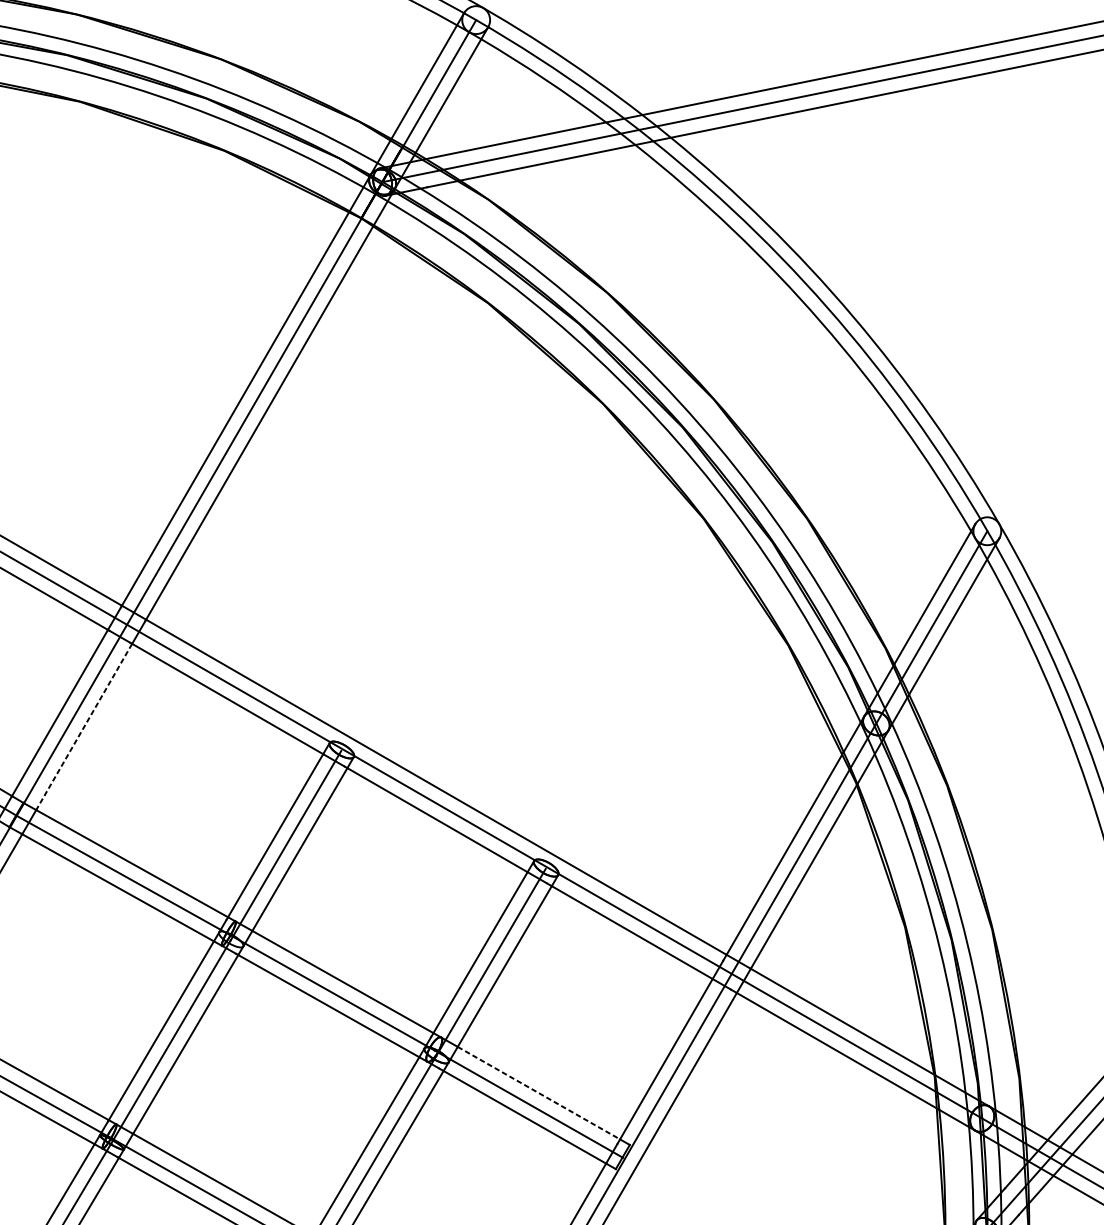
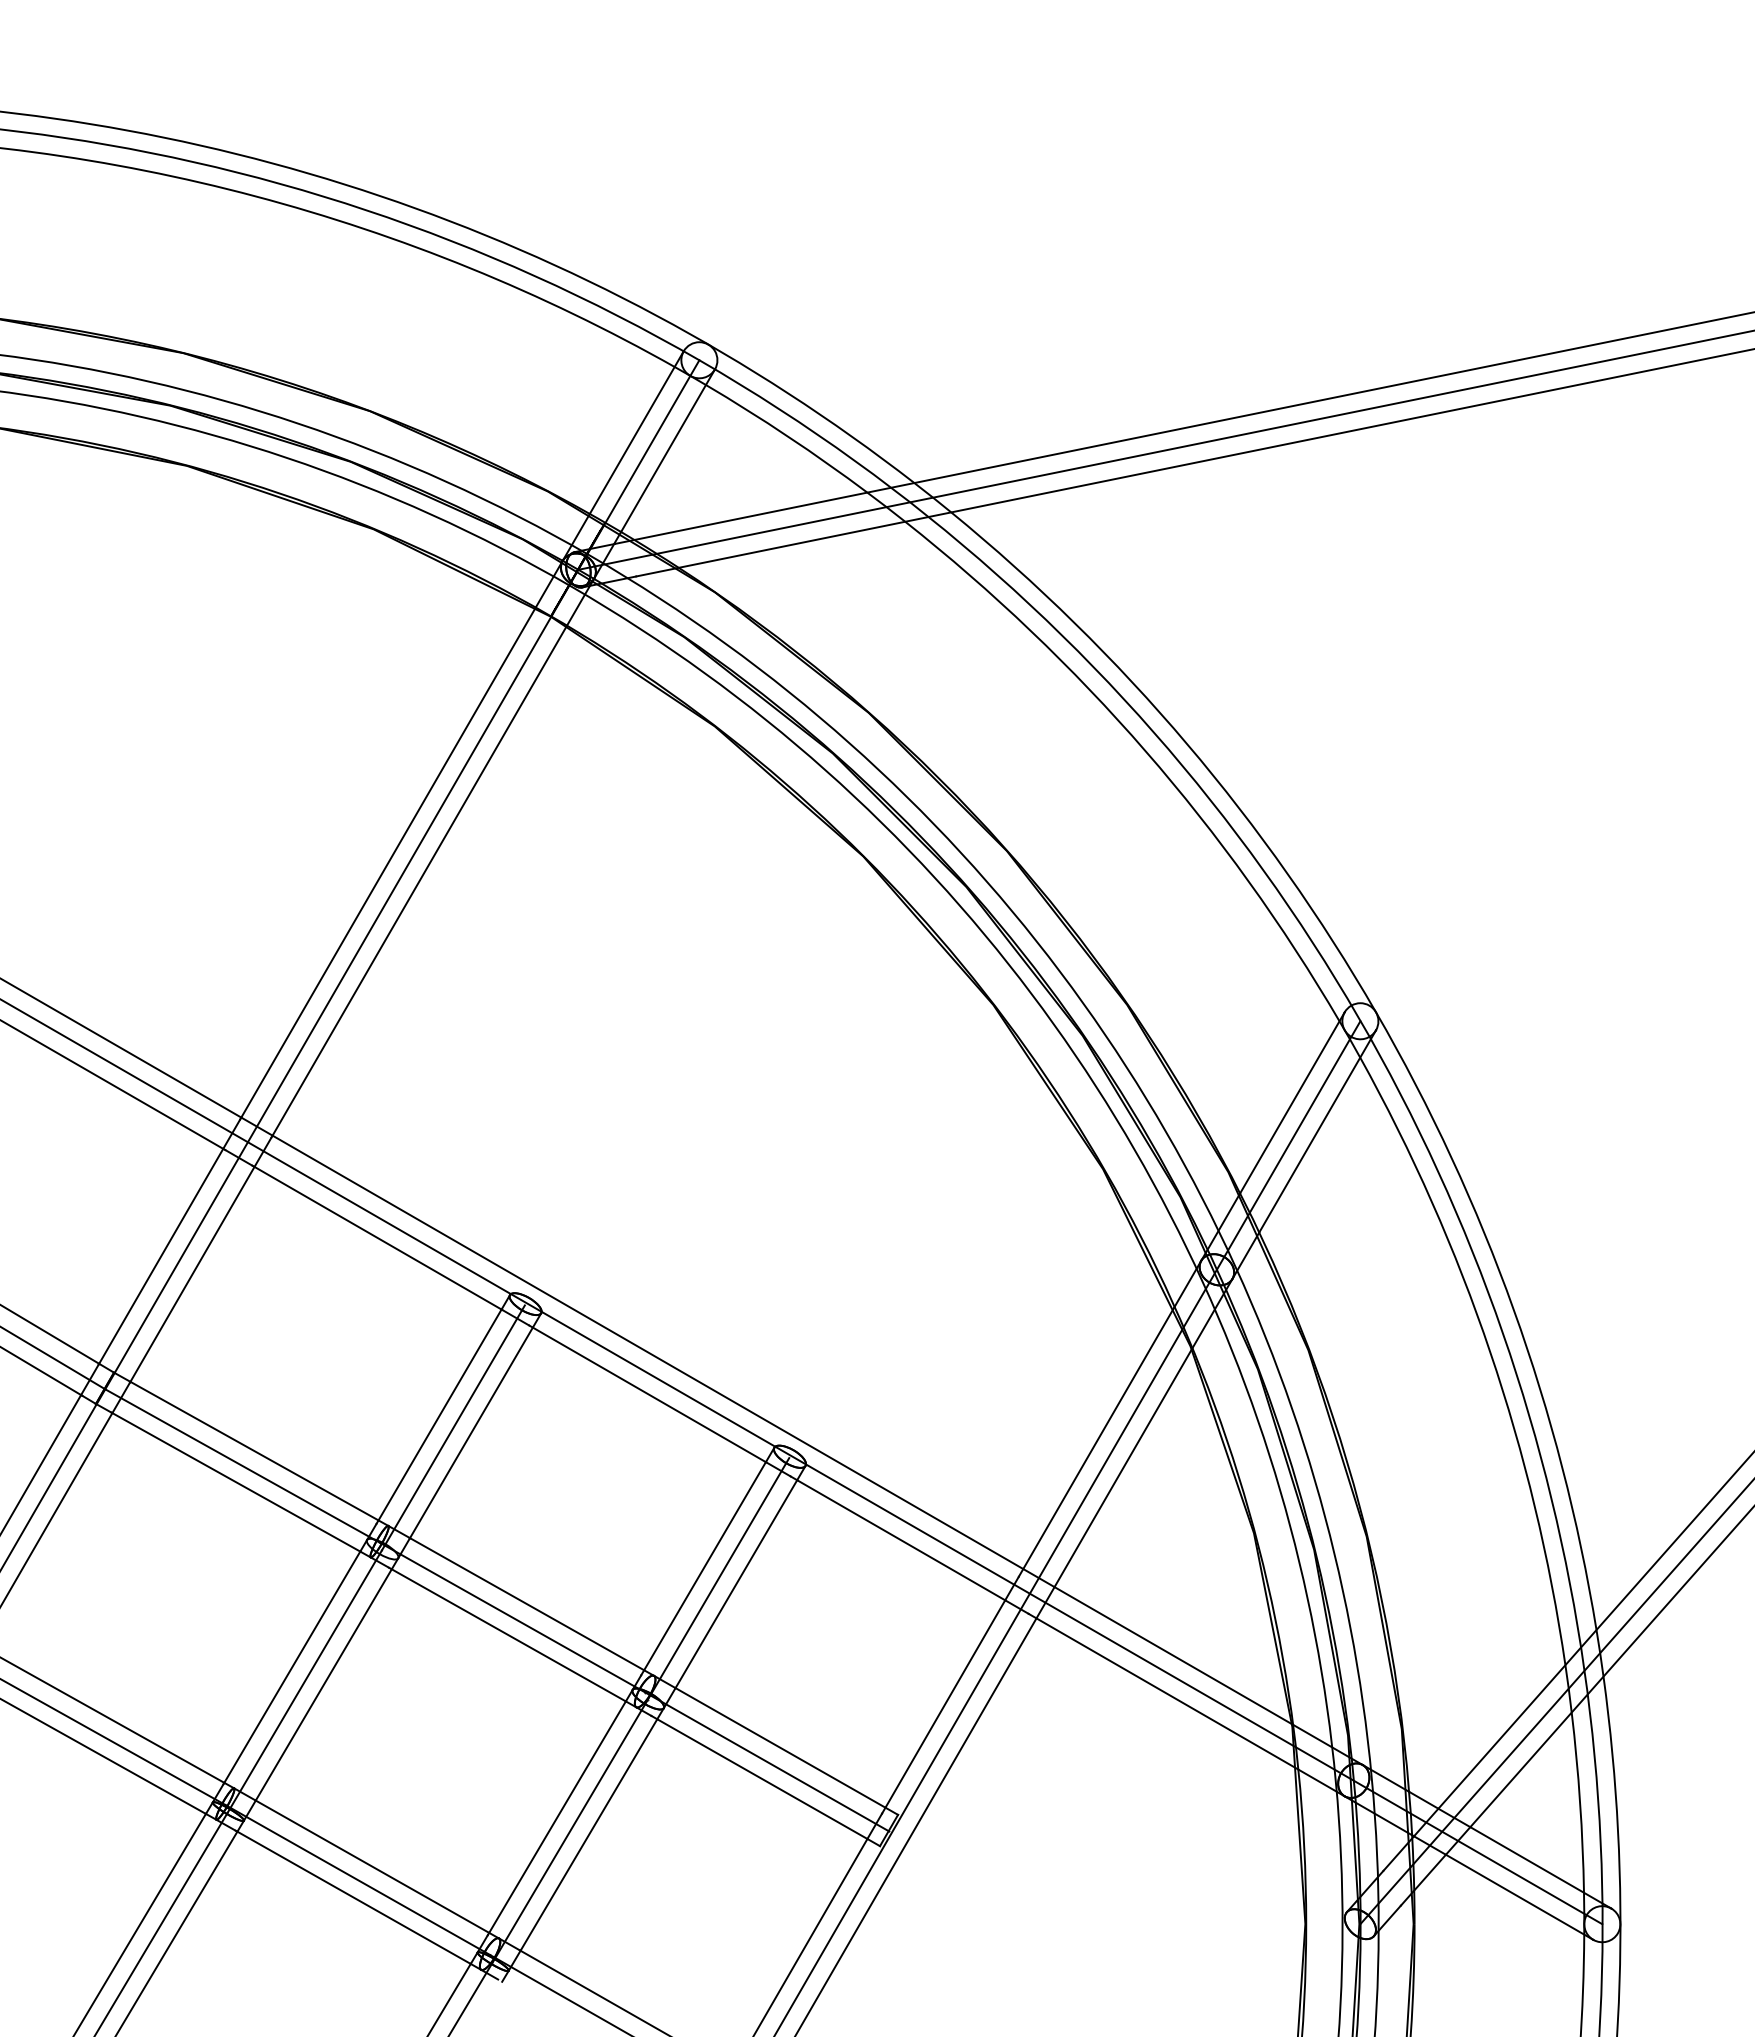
line: (84, 727) -> (192, 1274), dashed -> solid
line: (538, 1092) -> (780, 1747), dashed -> solid

